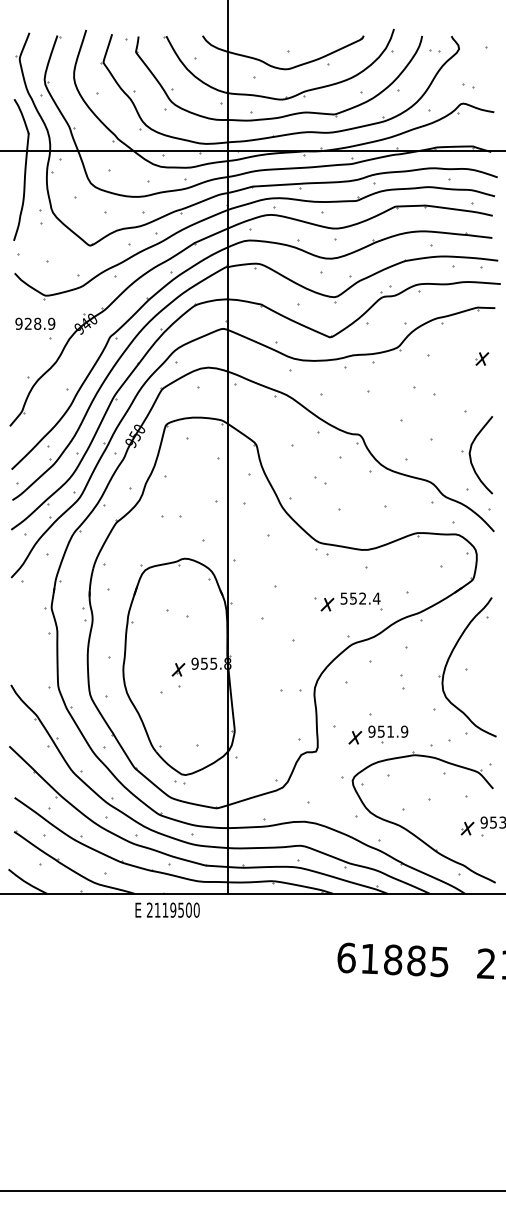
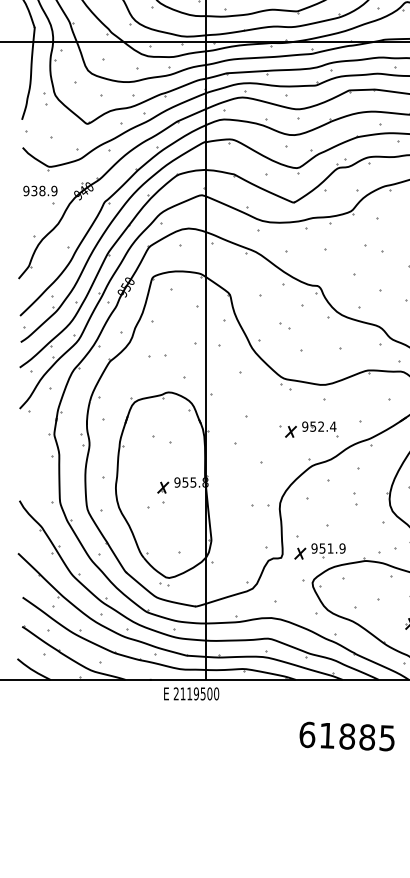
text: (27, 323) -> (33, 190), 928.9 -> 938.9
text: (343, 598) -> (304, 426), 552.4 -> 952.4
part: (378, 734) -> (320, 550), moved
text: (167, 909) -> (191, 693), moved

